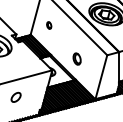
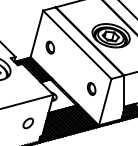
part: (48, 25) -> (49, 47), size x1.67
part: (76, 58) -> (91, 88), moved
part: (15, 97) -> (27, 123), moved

